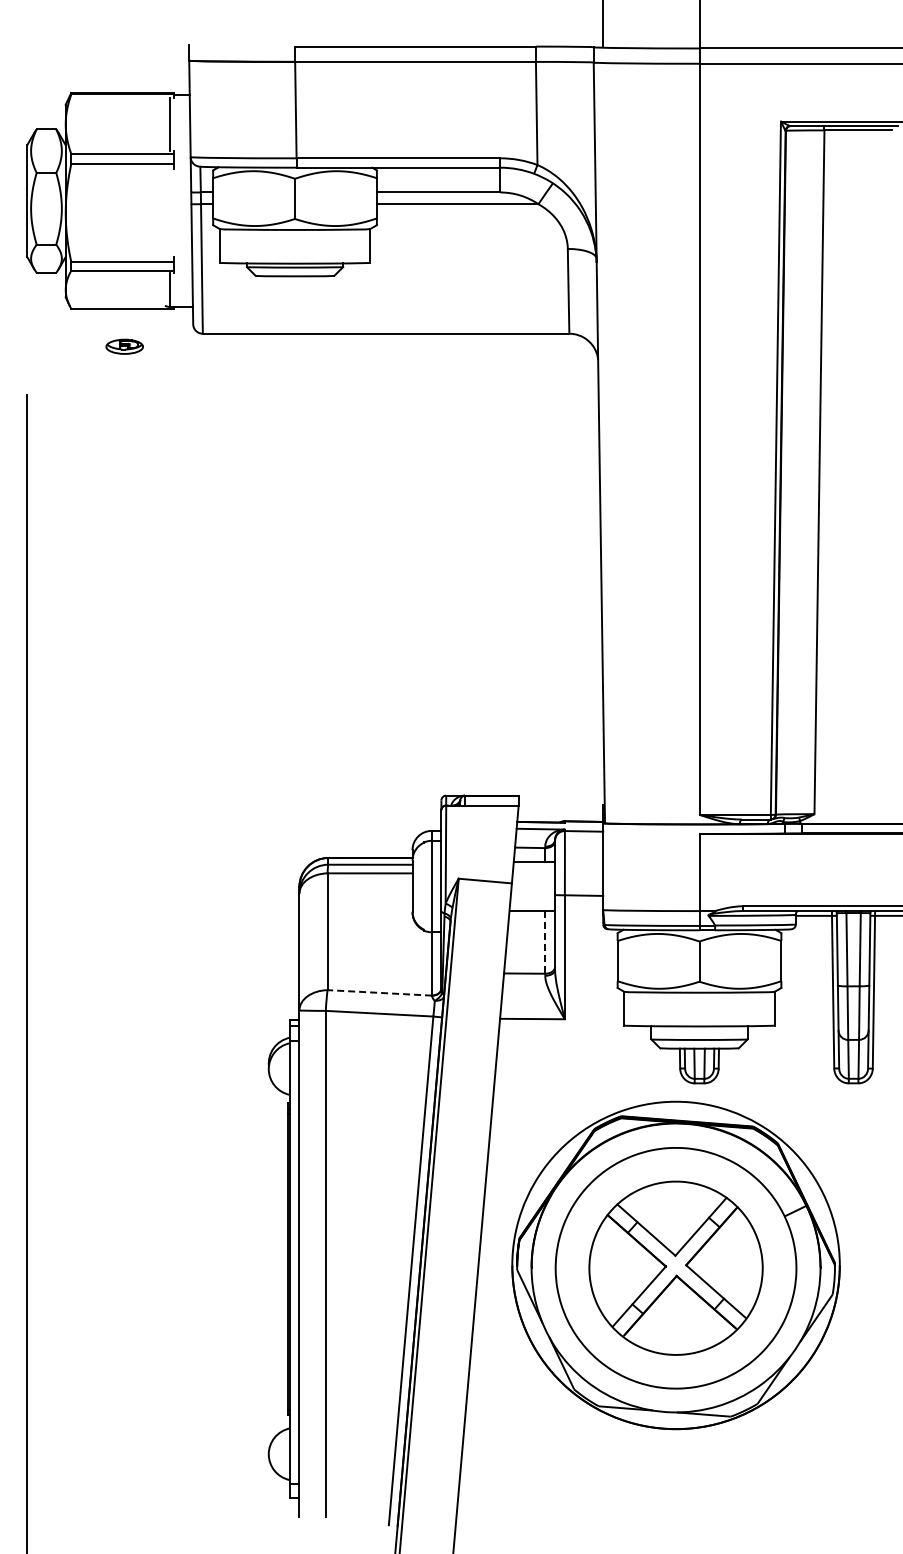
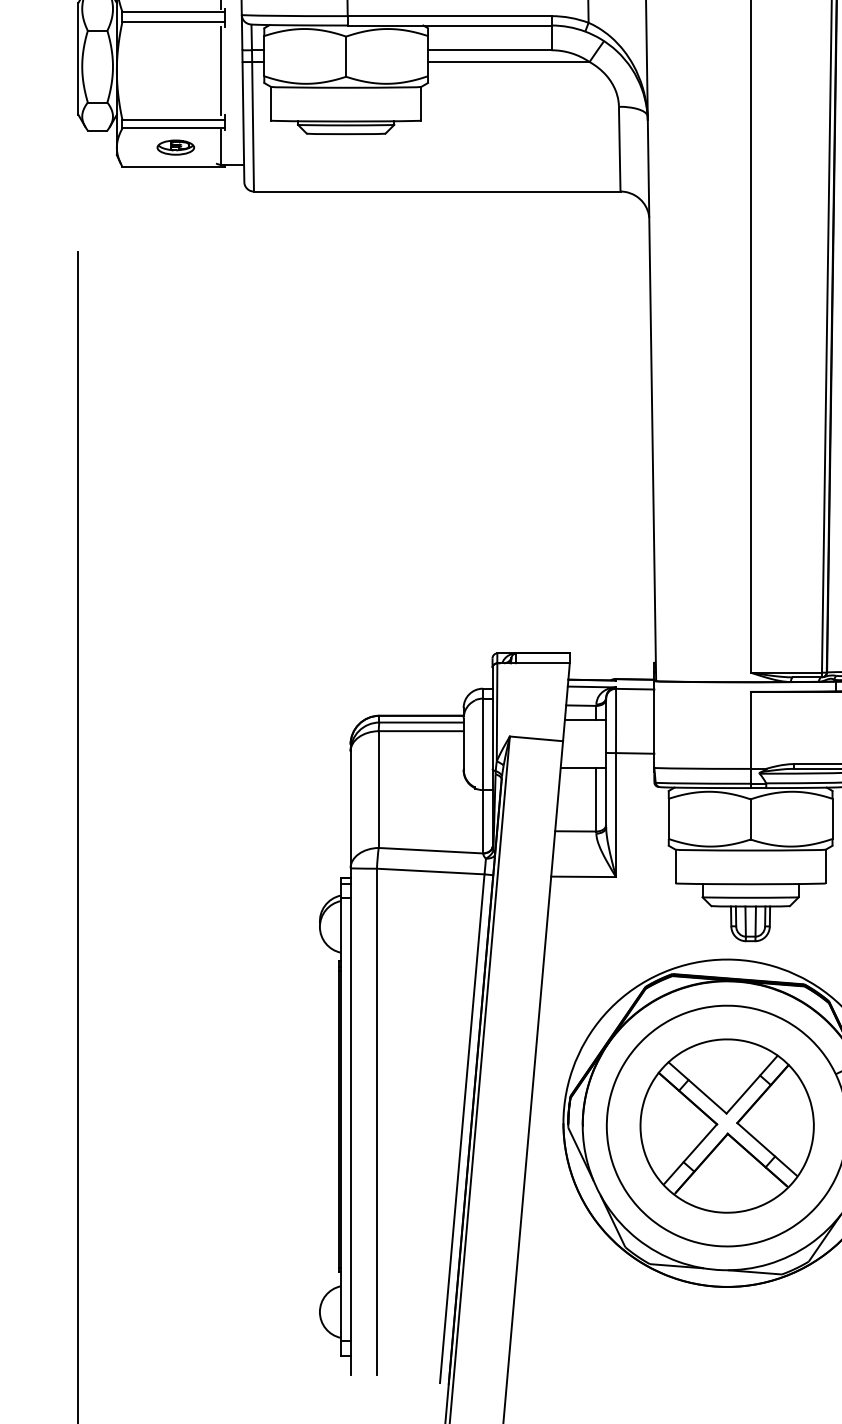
line: (169, 212) -> (220, 70), added
part: (124, 346) -> (175, 147), moved
line: (545, 942) -> (596, 800), dashed -> solid
line: (379, 992) -> (430, 850), dashed -> solid

